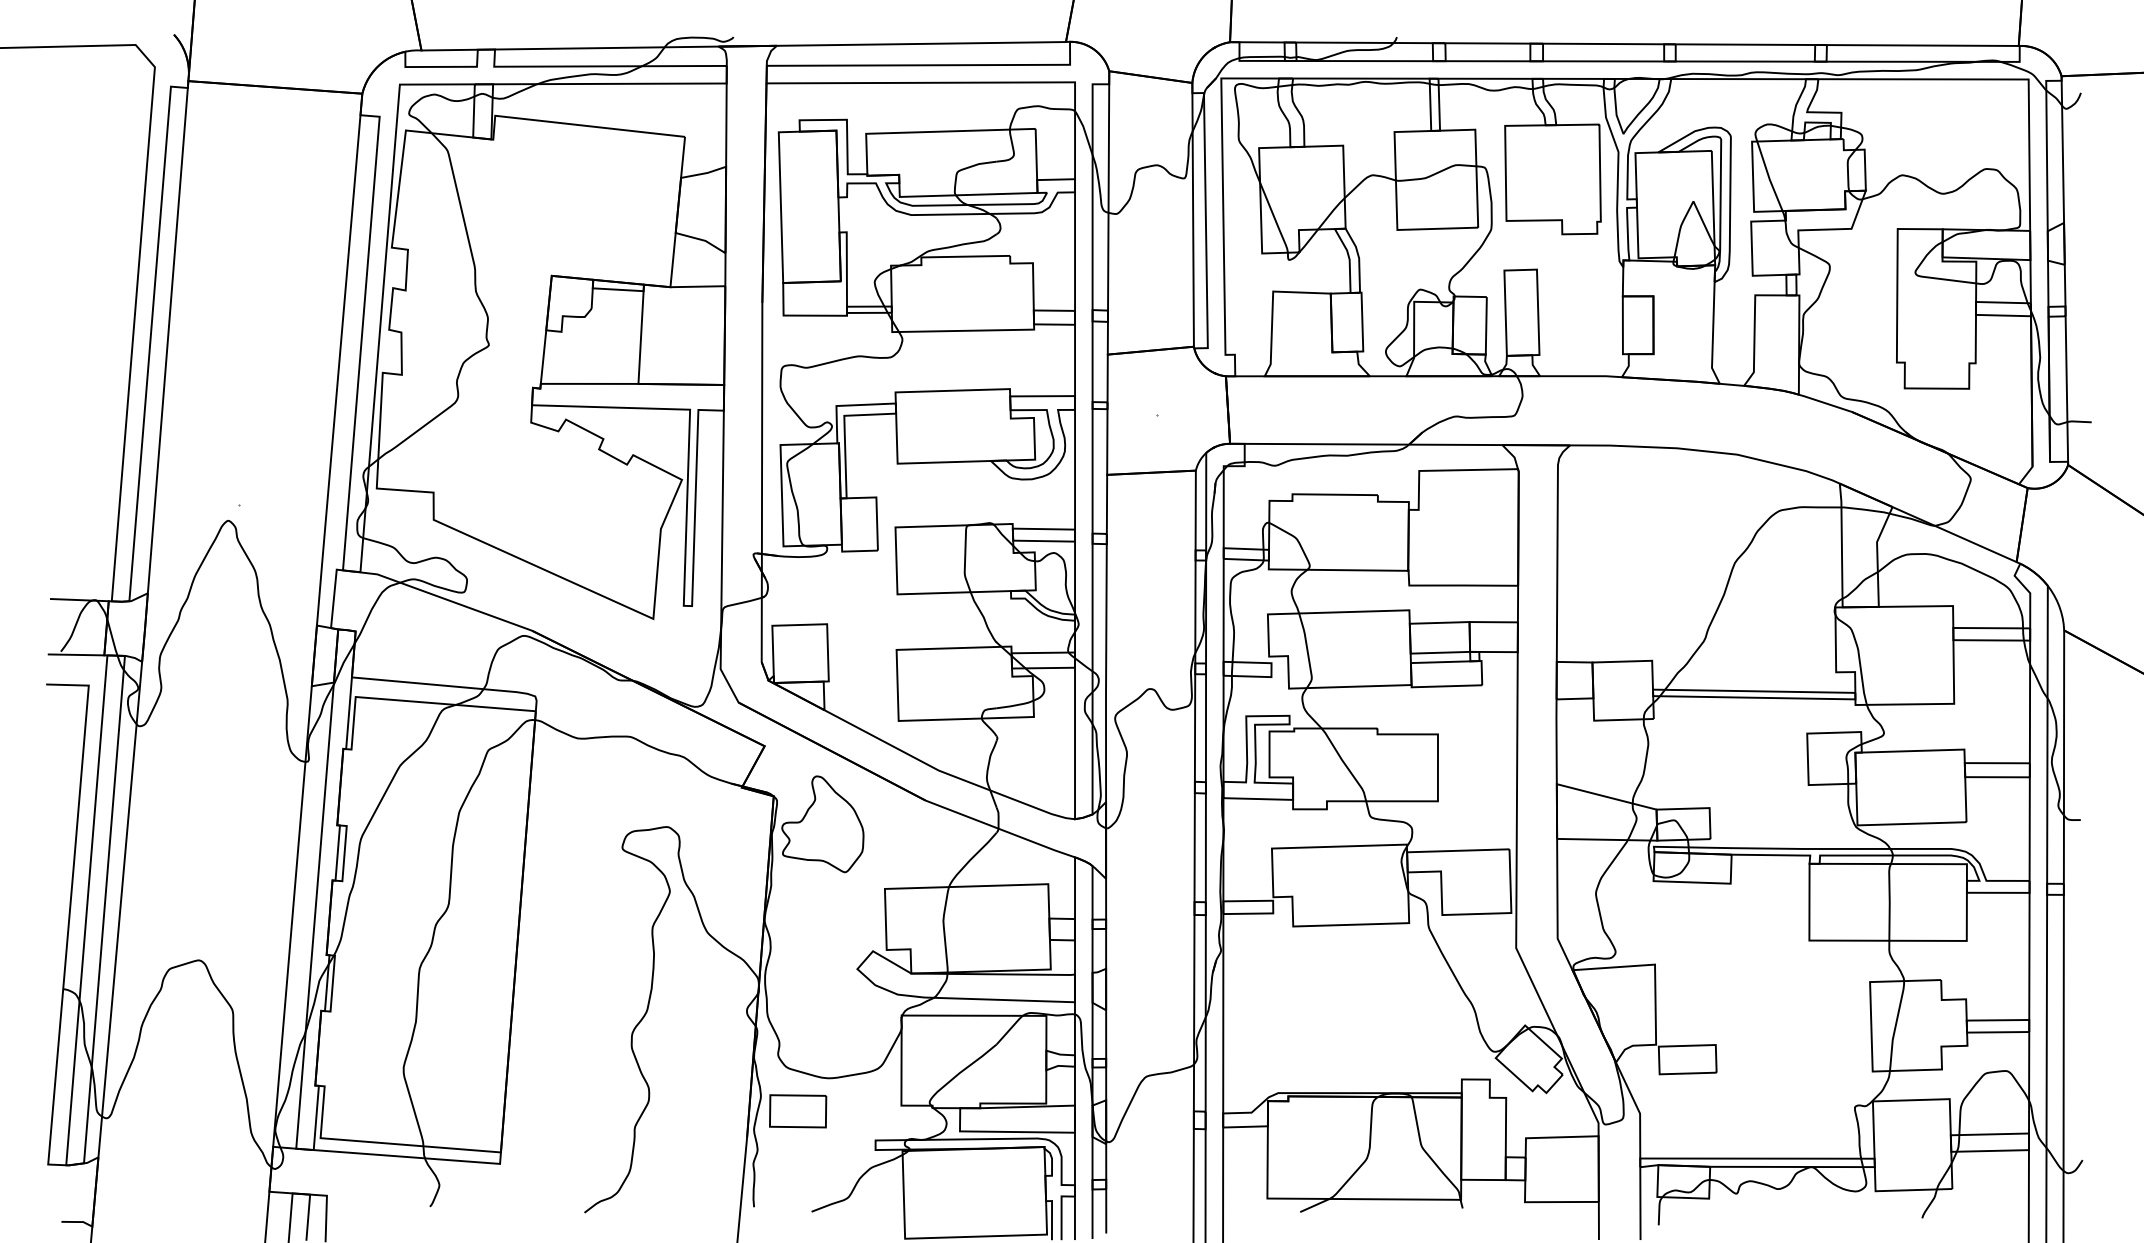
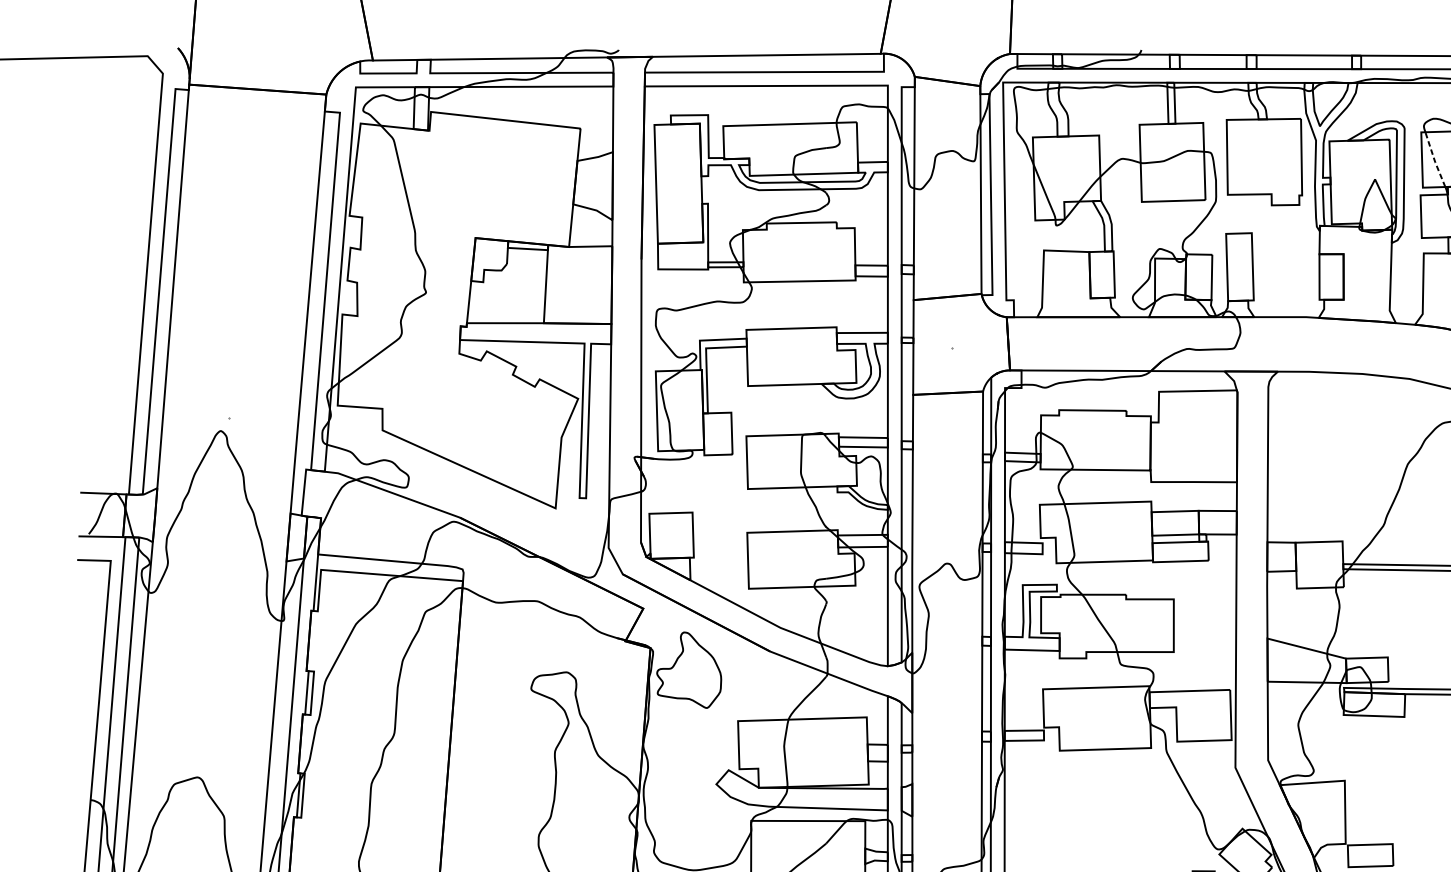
line: (1768, 177) -> (1434, 160), solid -> dashed

